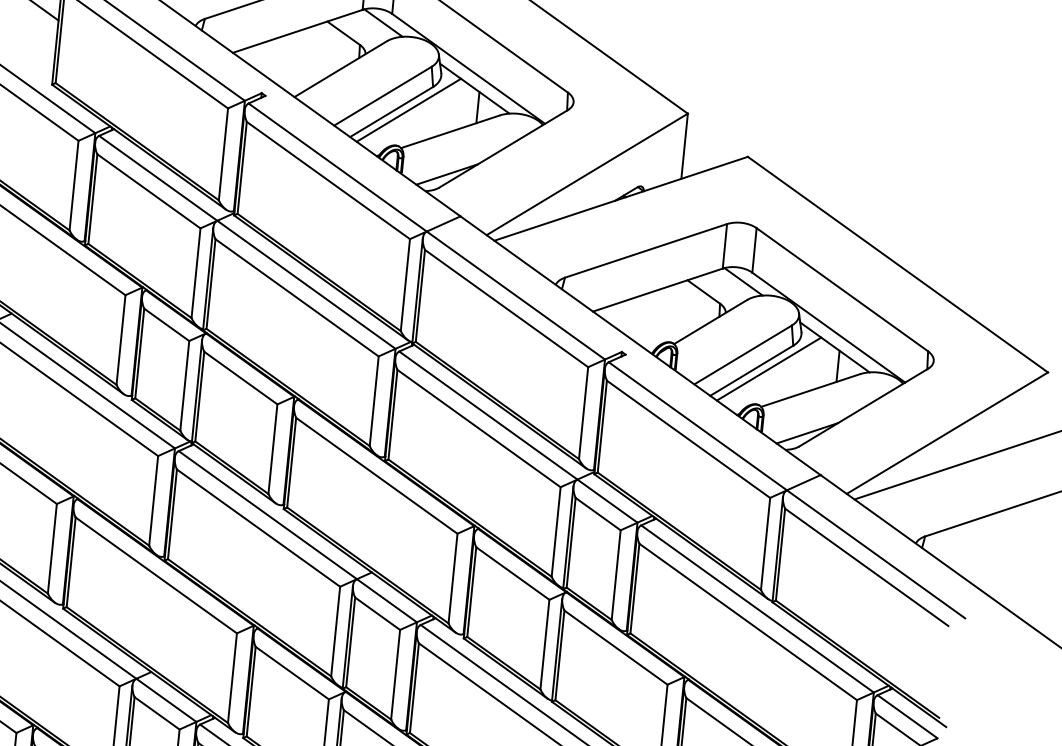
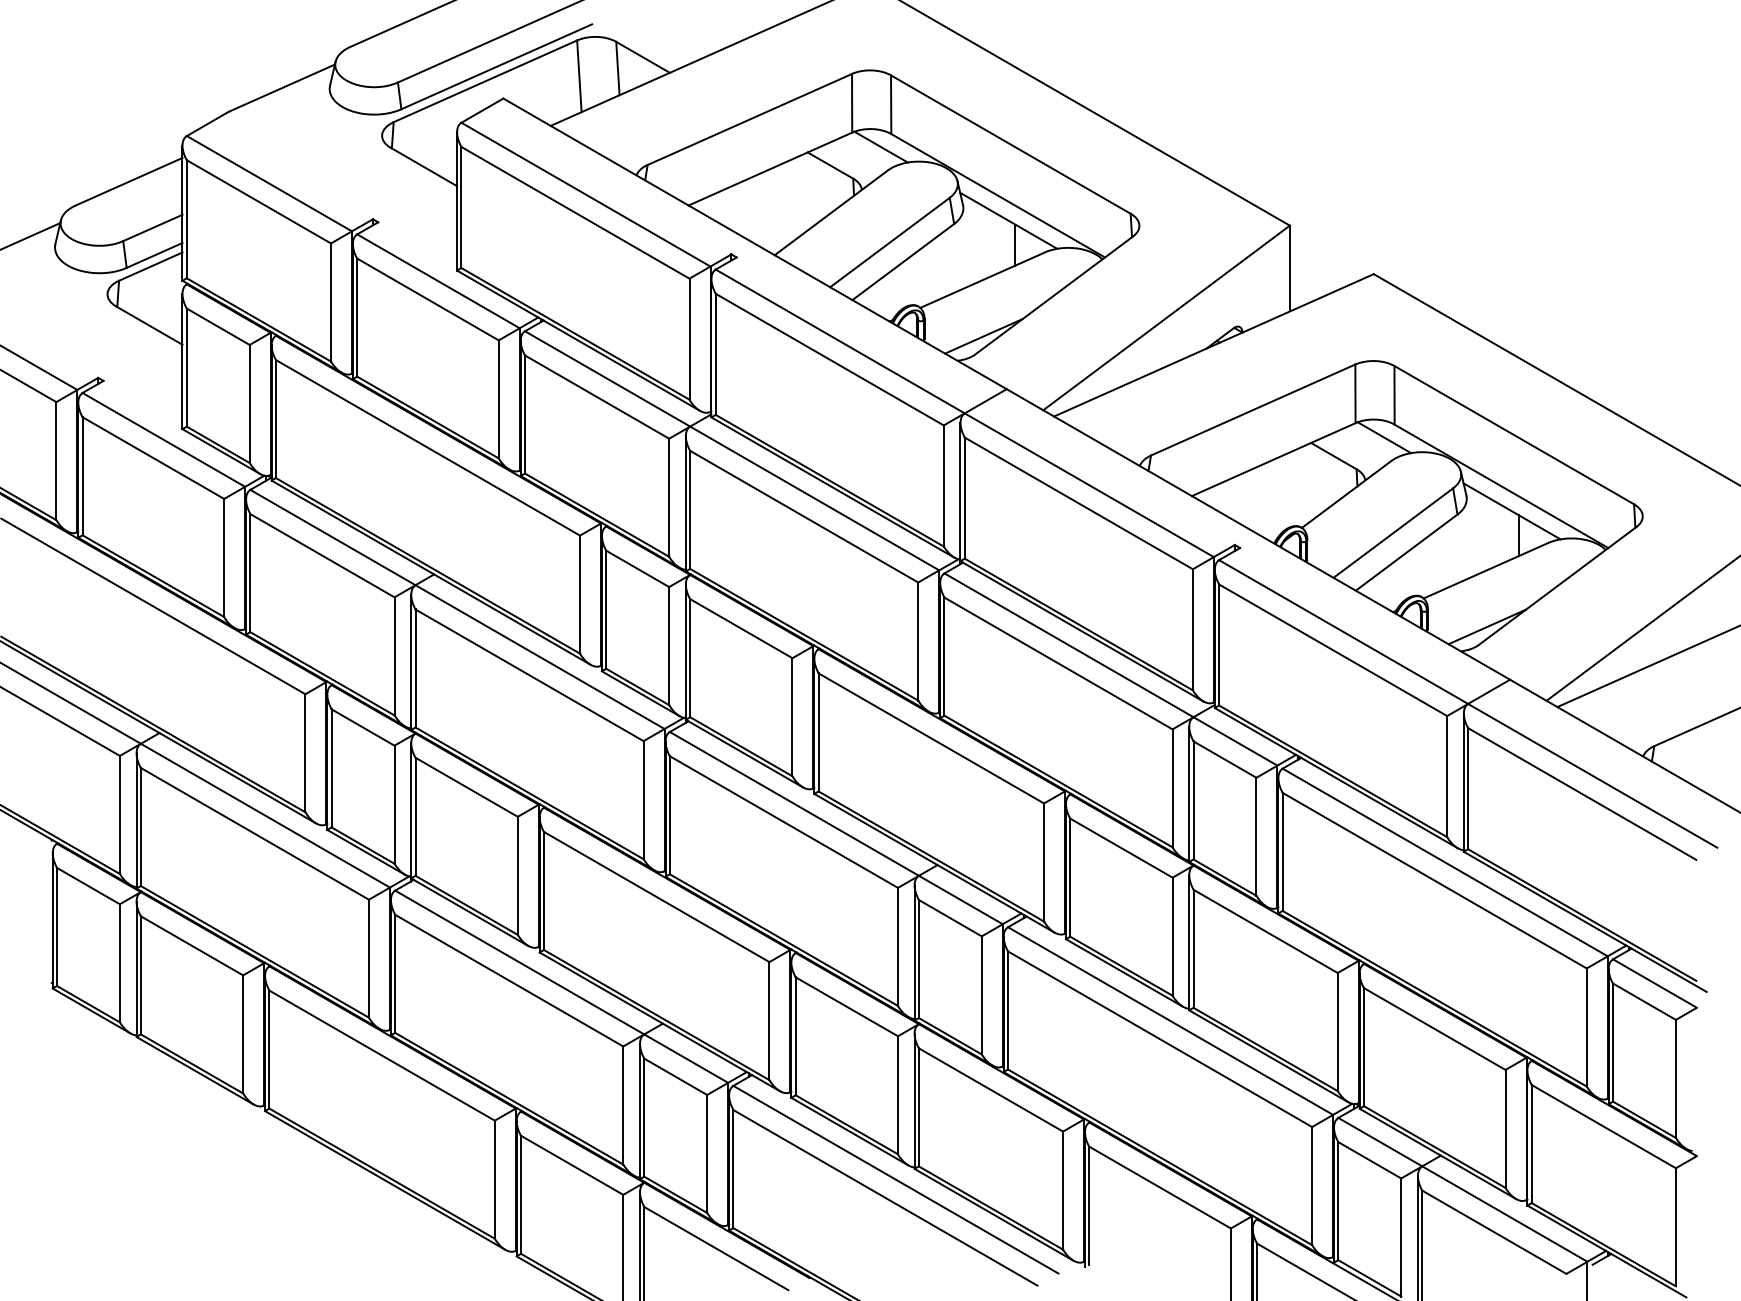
line: (408, 110) -> (925, 257), removed
line: (768, 369) -> (1428, 548), removed

